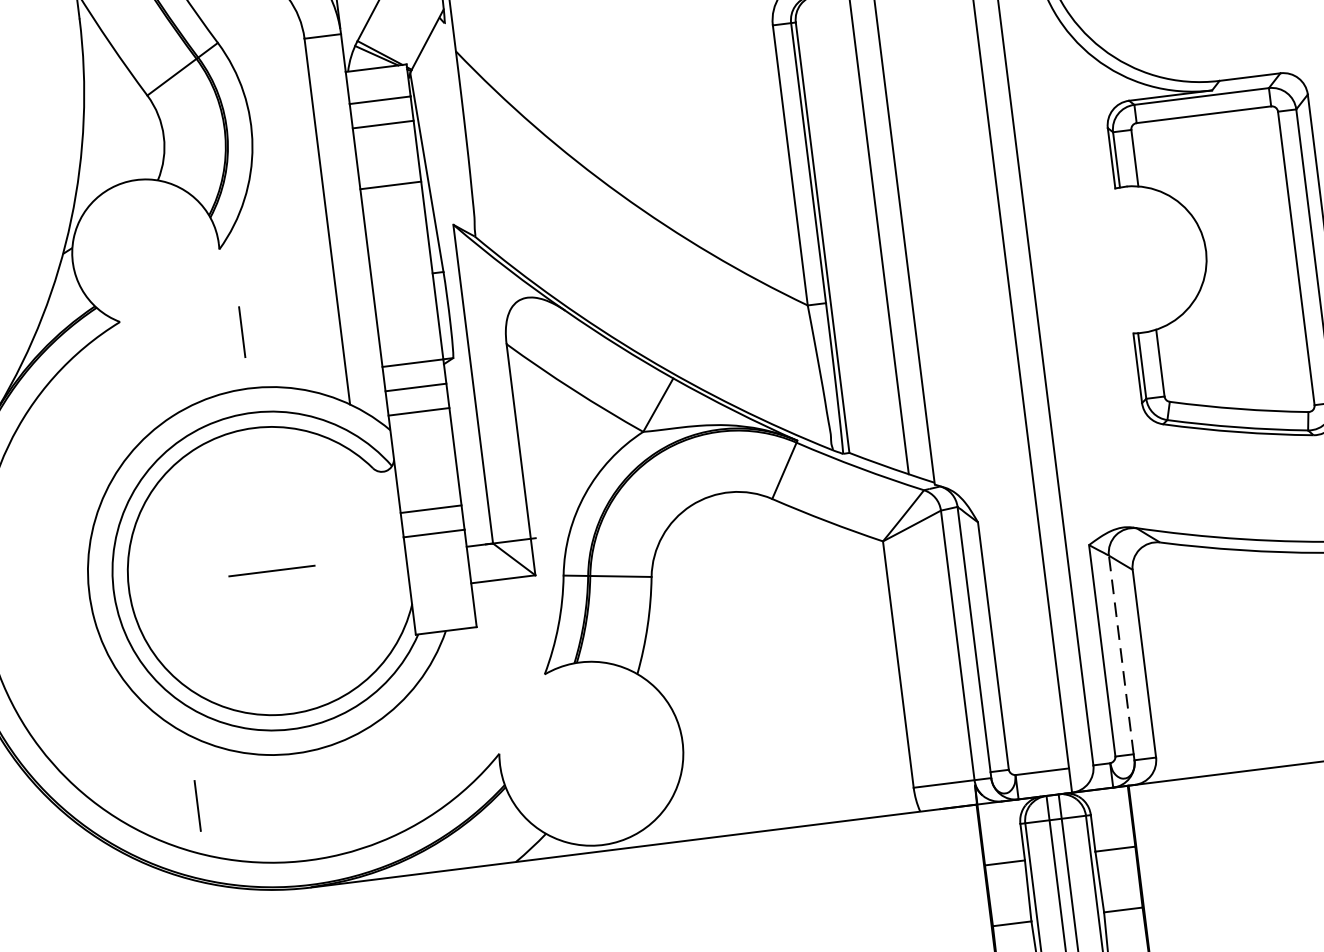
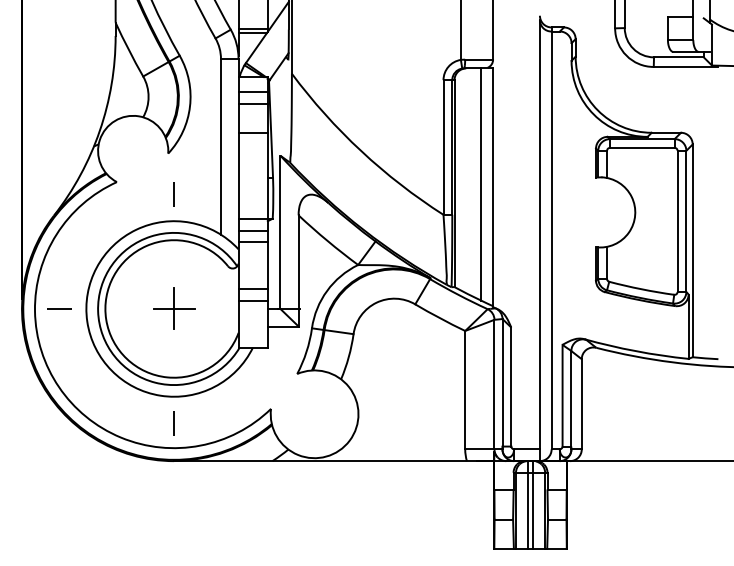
line: (272, 569) -> (174, 308), added
line: (31, 600) -> (58, 308), added
line: (1121, 654) -> (571, 398), dashed -> solid
line: (196, 805) -> (173, 423), moved

